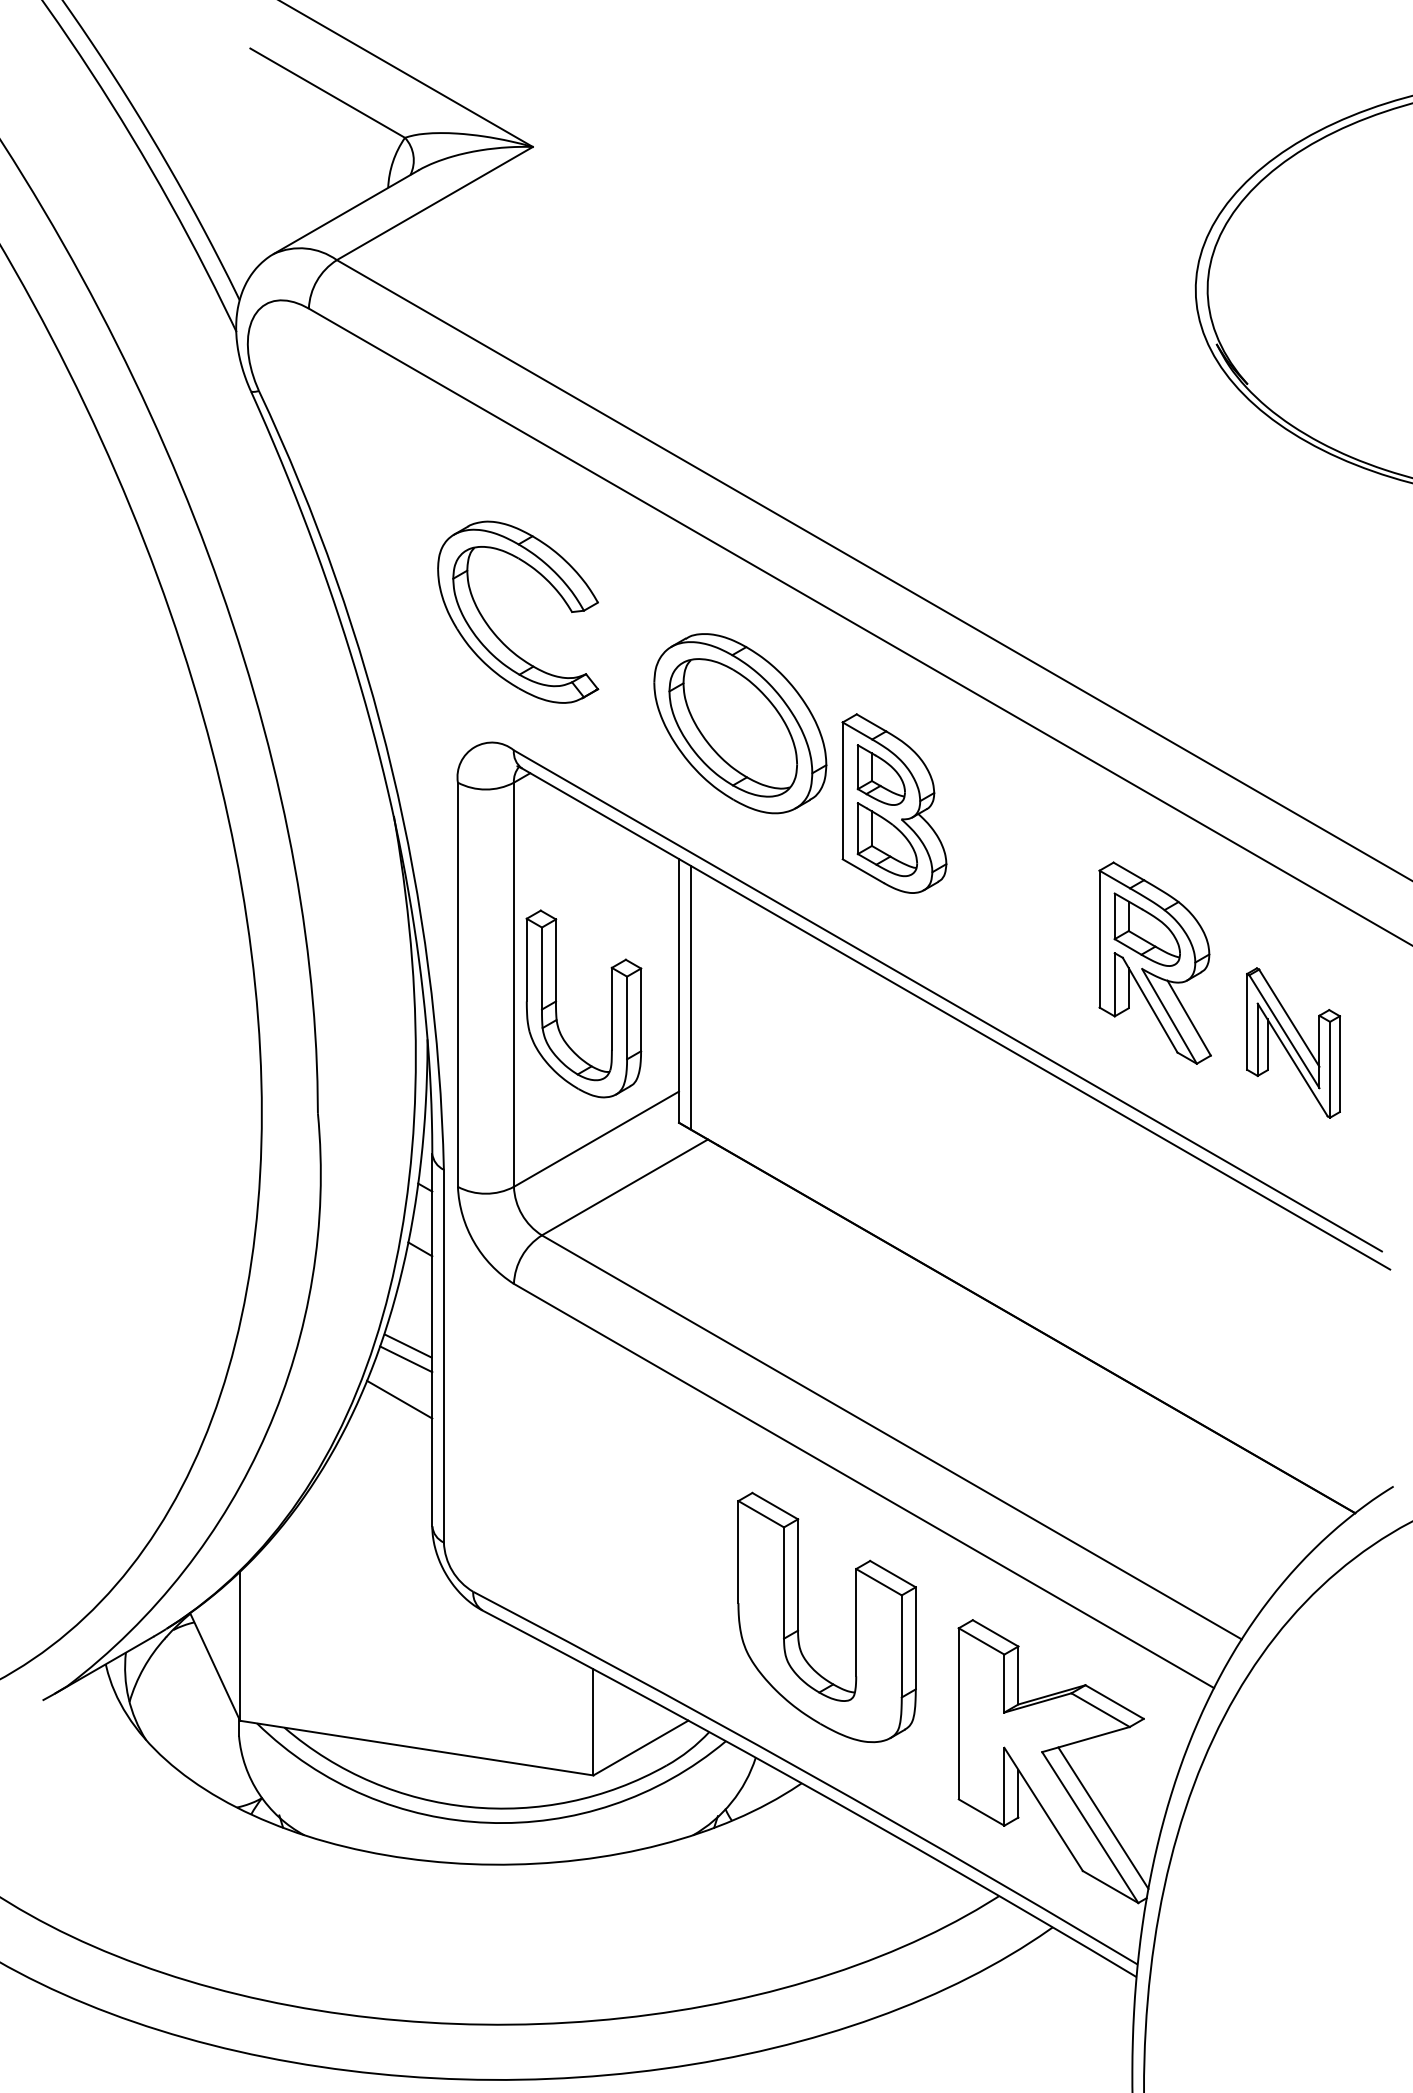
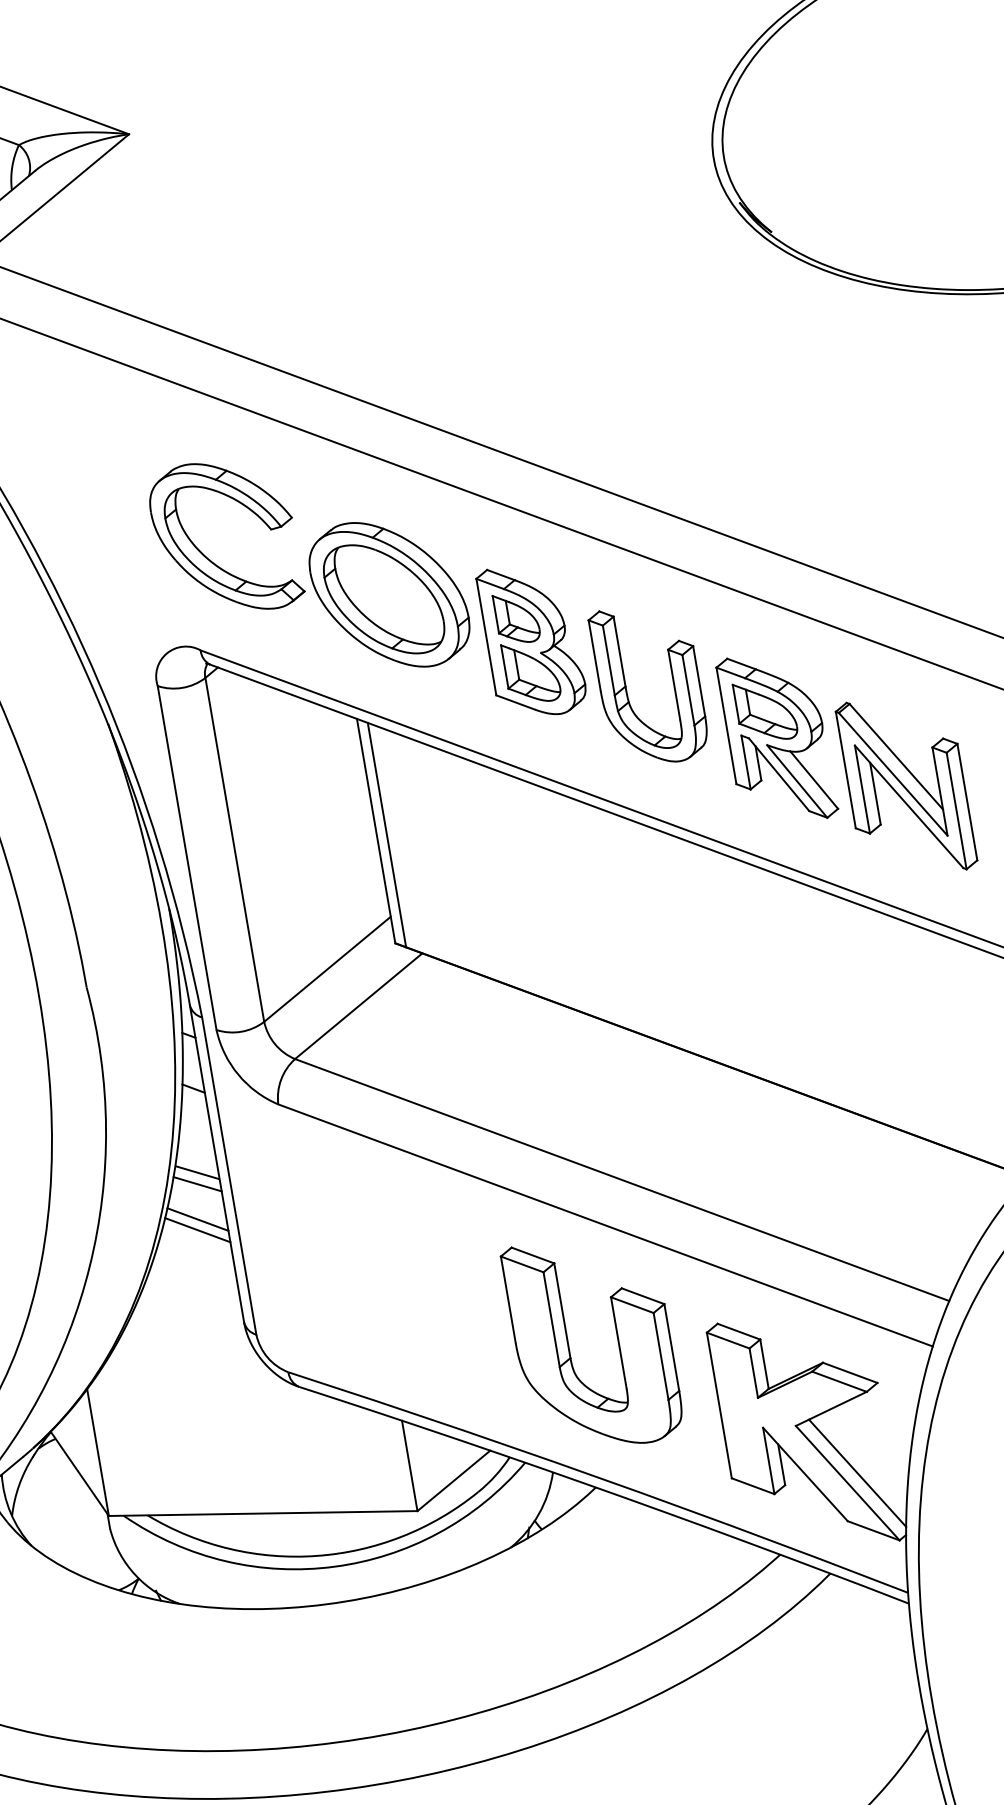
part: (492, 629) -> (206, 555), moved
part: (556, 1003) -> (626, 688), moved
part: (1293, 1042) -> (906, 785), size x1.43
line: (397, 1411) -> (197, 1229), added

